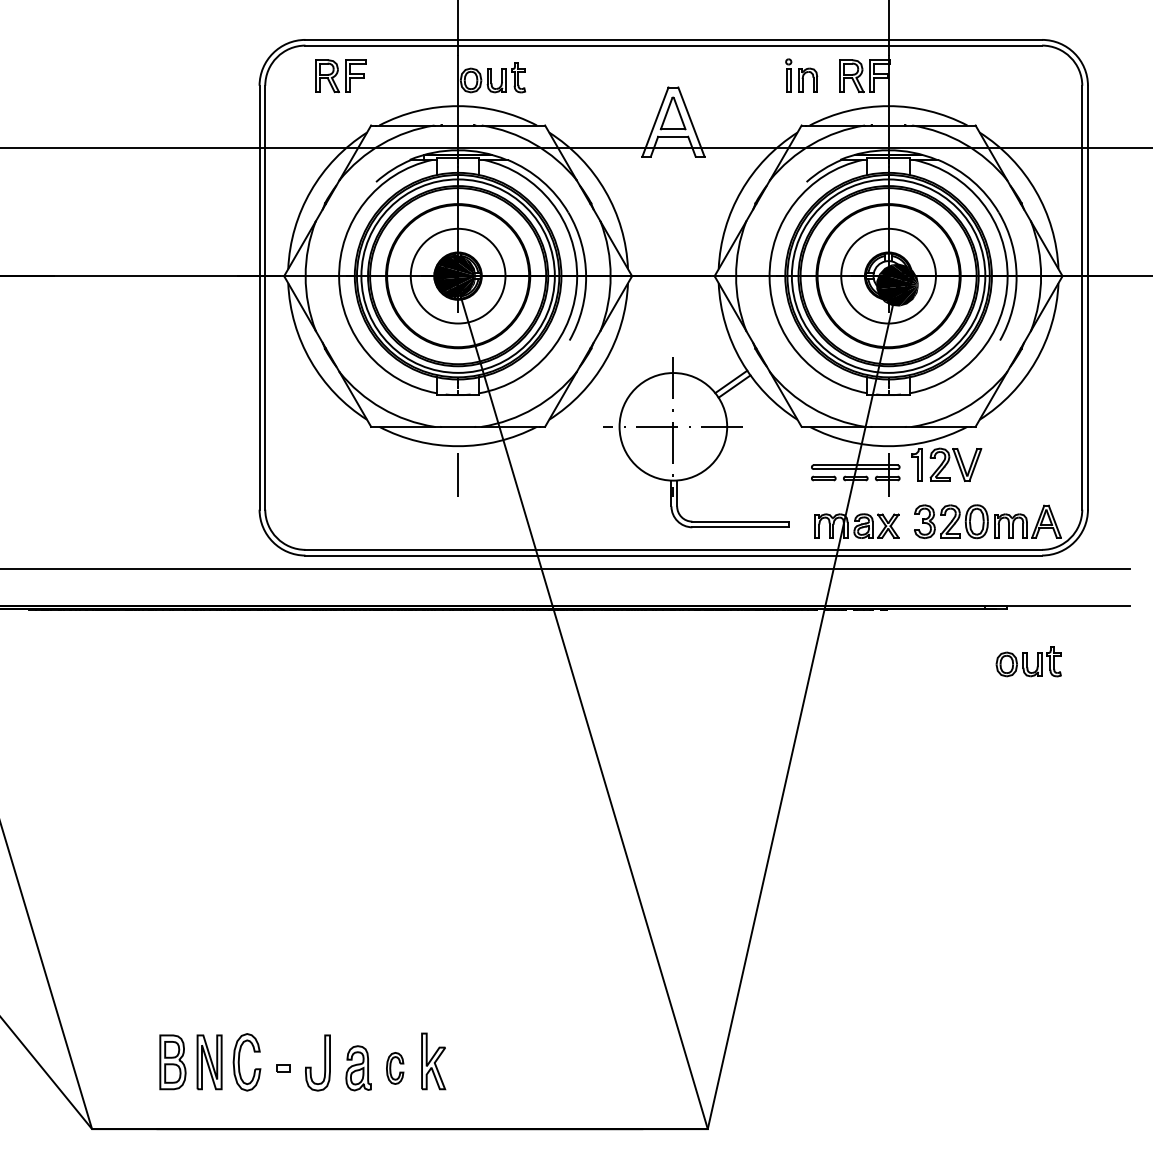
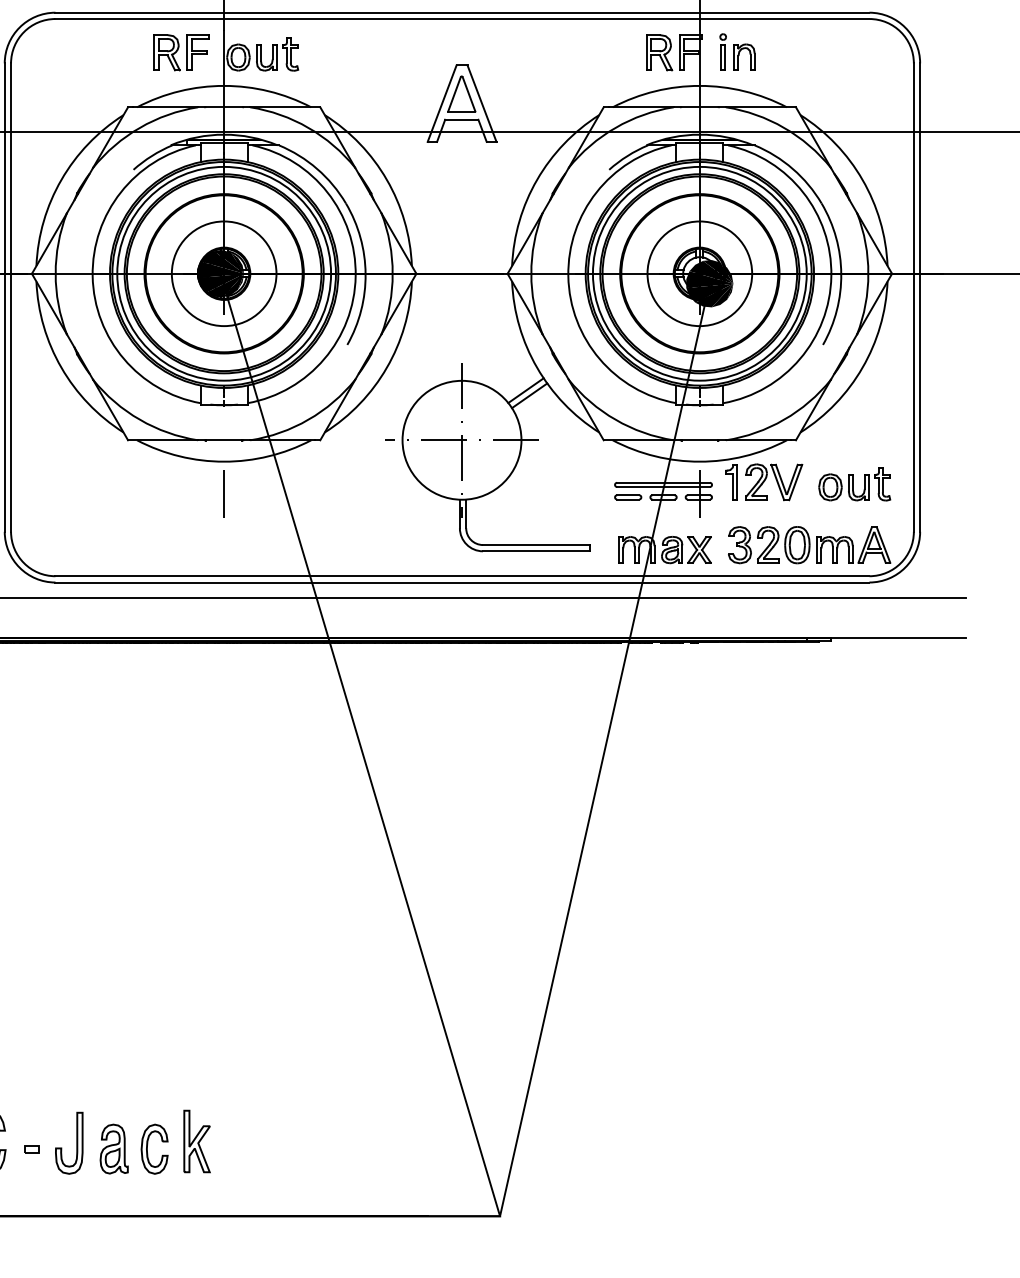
part: (801, 75) -> (737, 52), moved
part: (340, 76) -> (181, 53), moved
part: (1028, 661) -> (854, 484), moved
part: (394, 1068) -> (153, 1149), size x1.43

